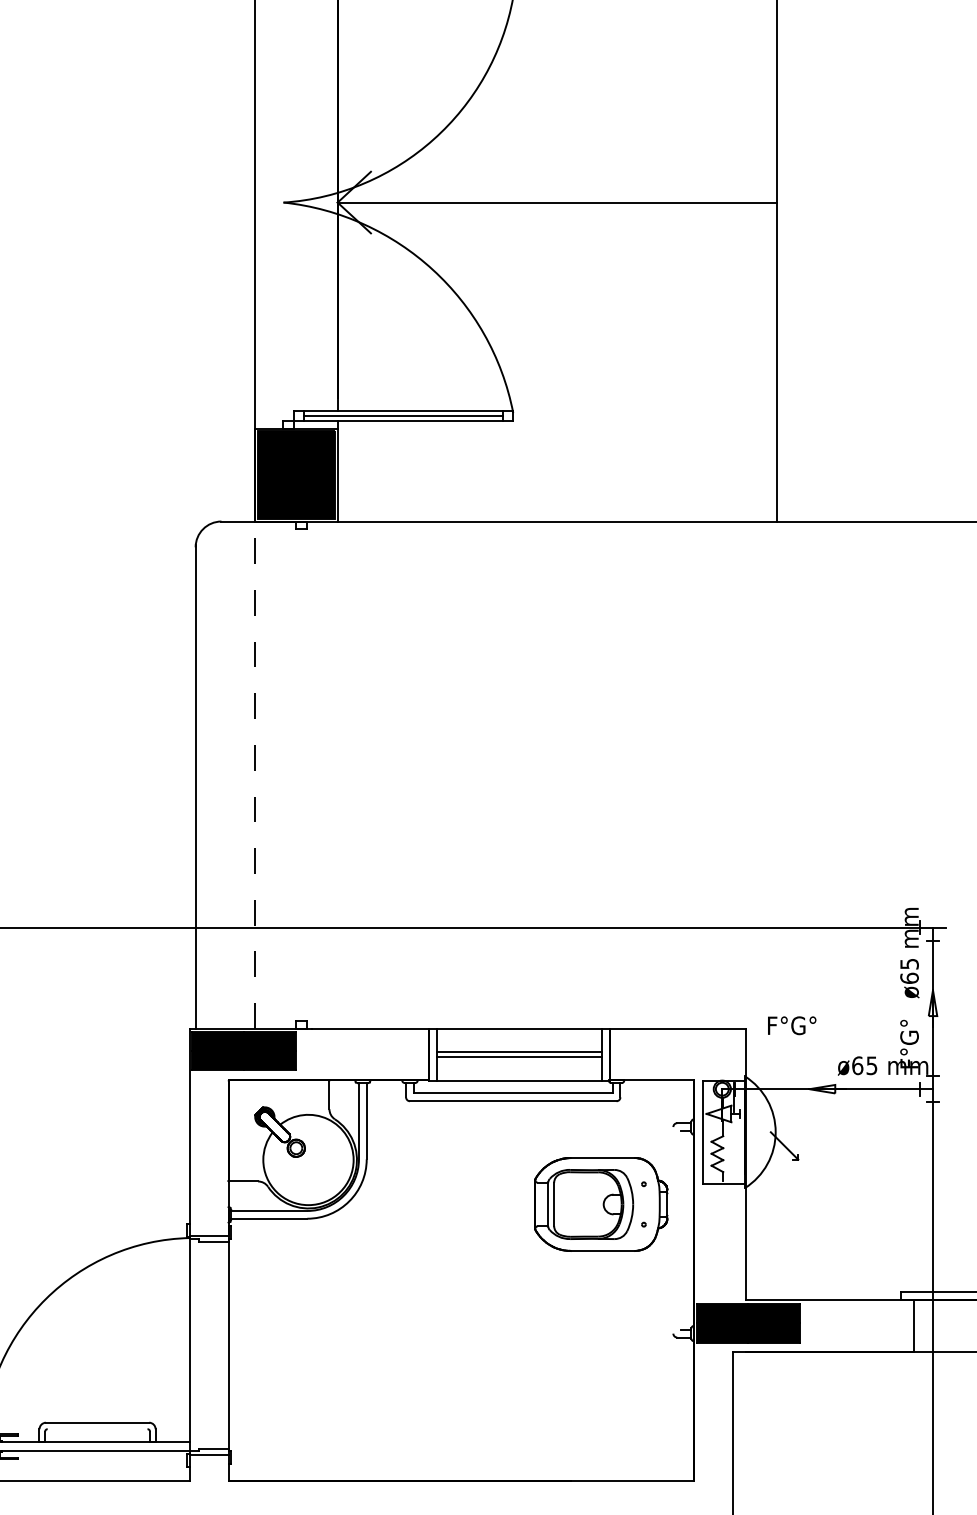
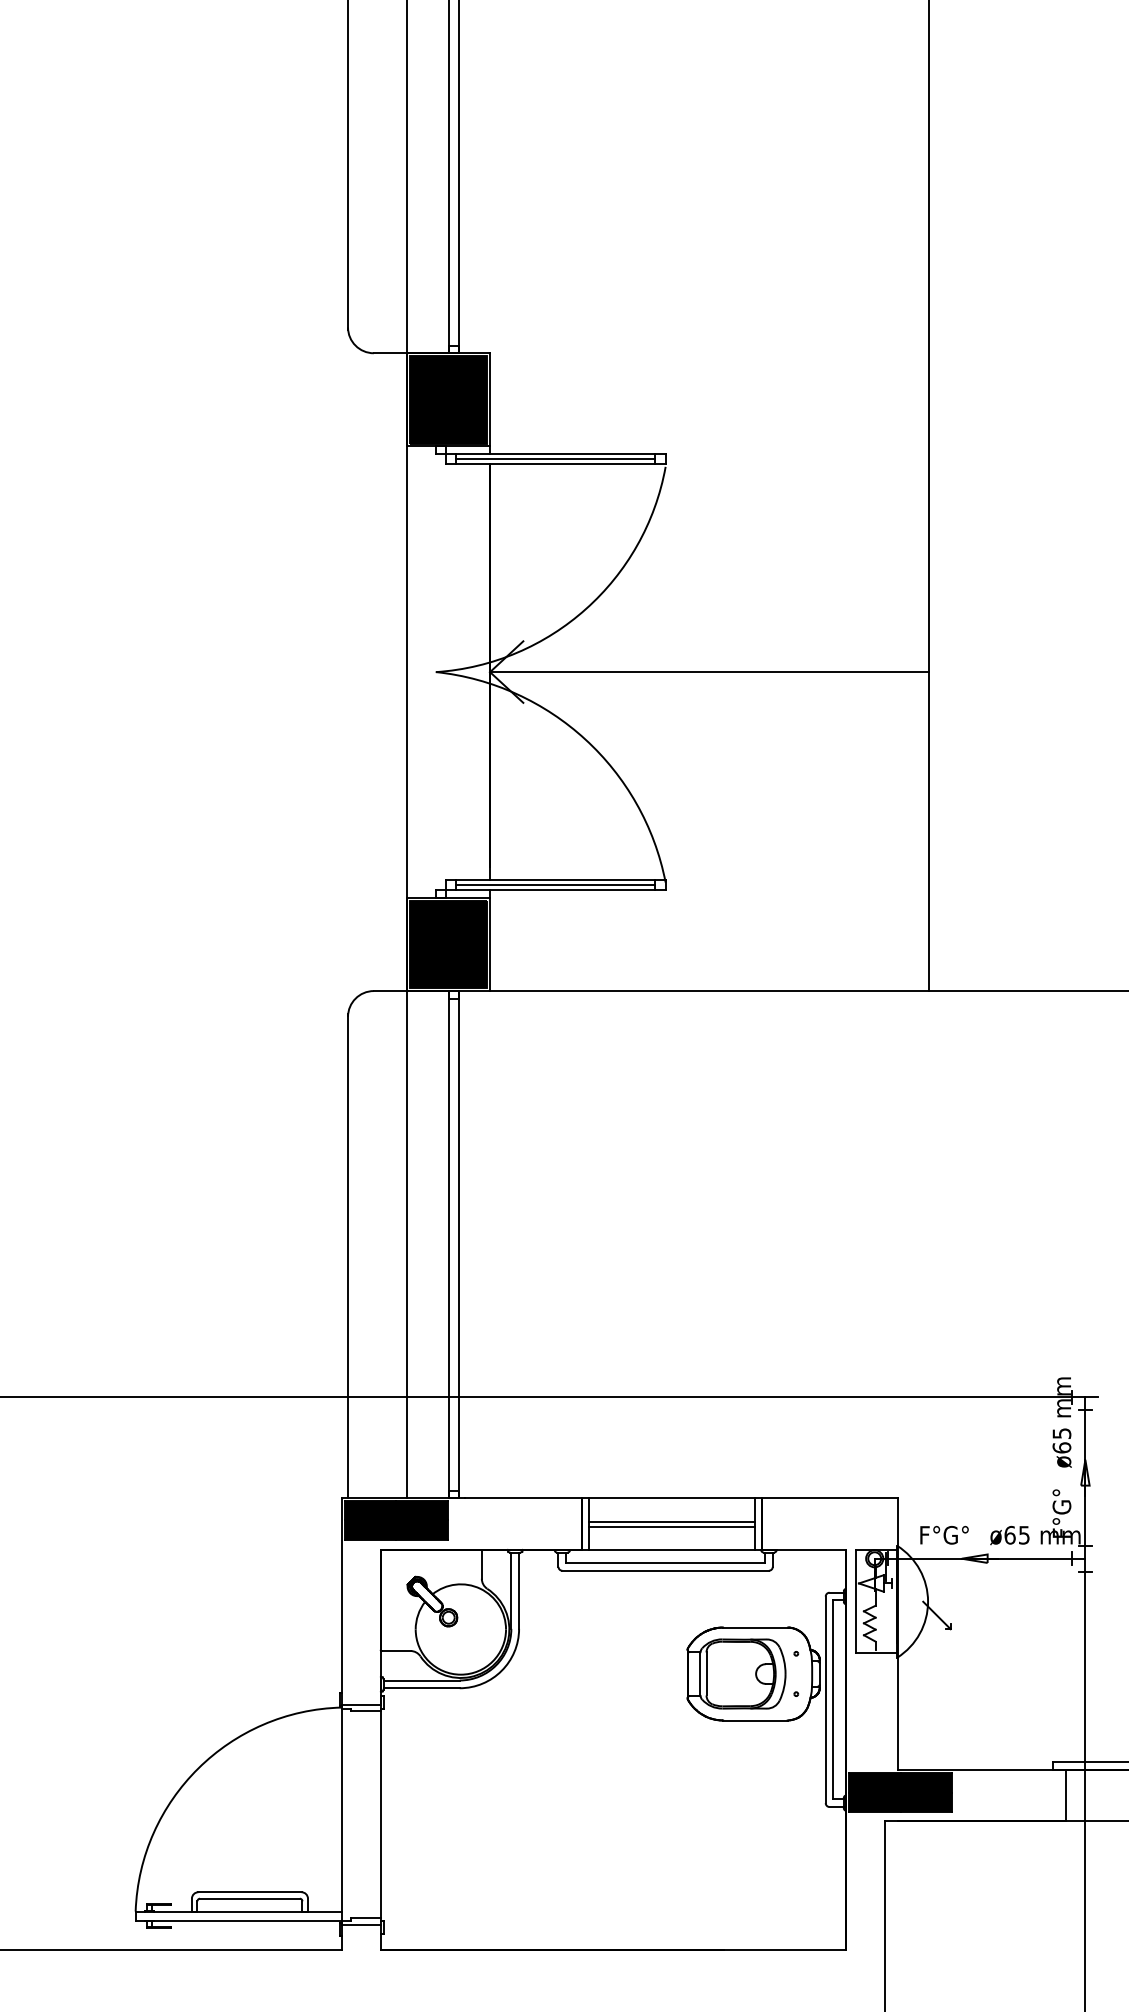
line: (255, 773) -> (407, 1243), dashed -> solid
line: (296, 774) -> (448, 1244), added
line: (307, 774) -> (459, 1244), added
text: (792, 1025) -> (944, 1535), moved
line: (673, 1229) -> (825, 1699), added
line: (681, 1229) -> (833, 1699), added
line: (97, 1428) -> (249, 1898), added

